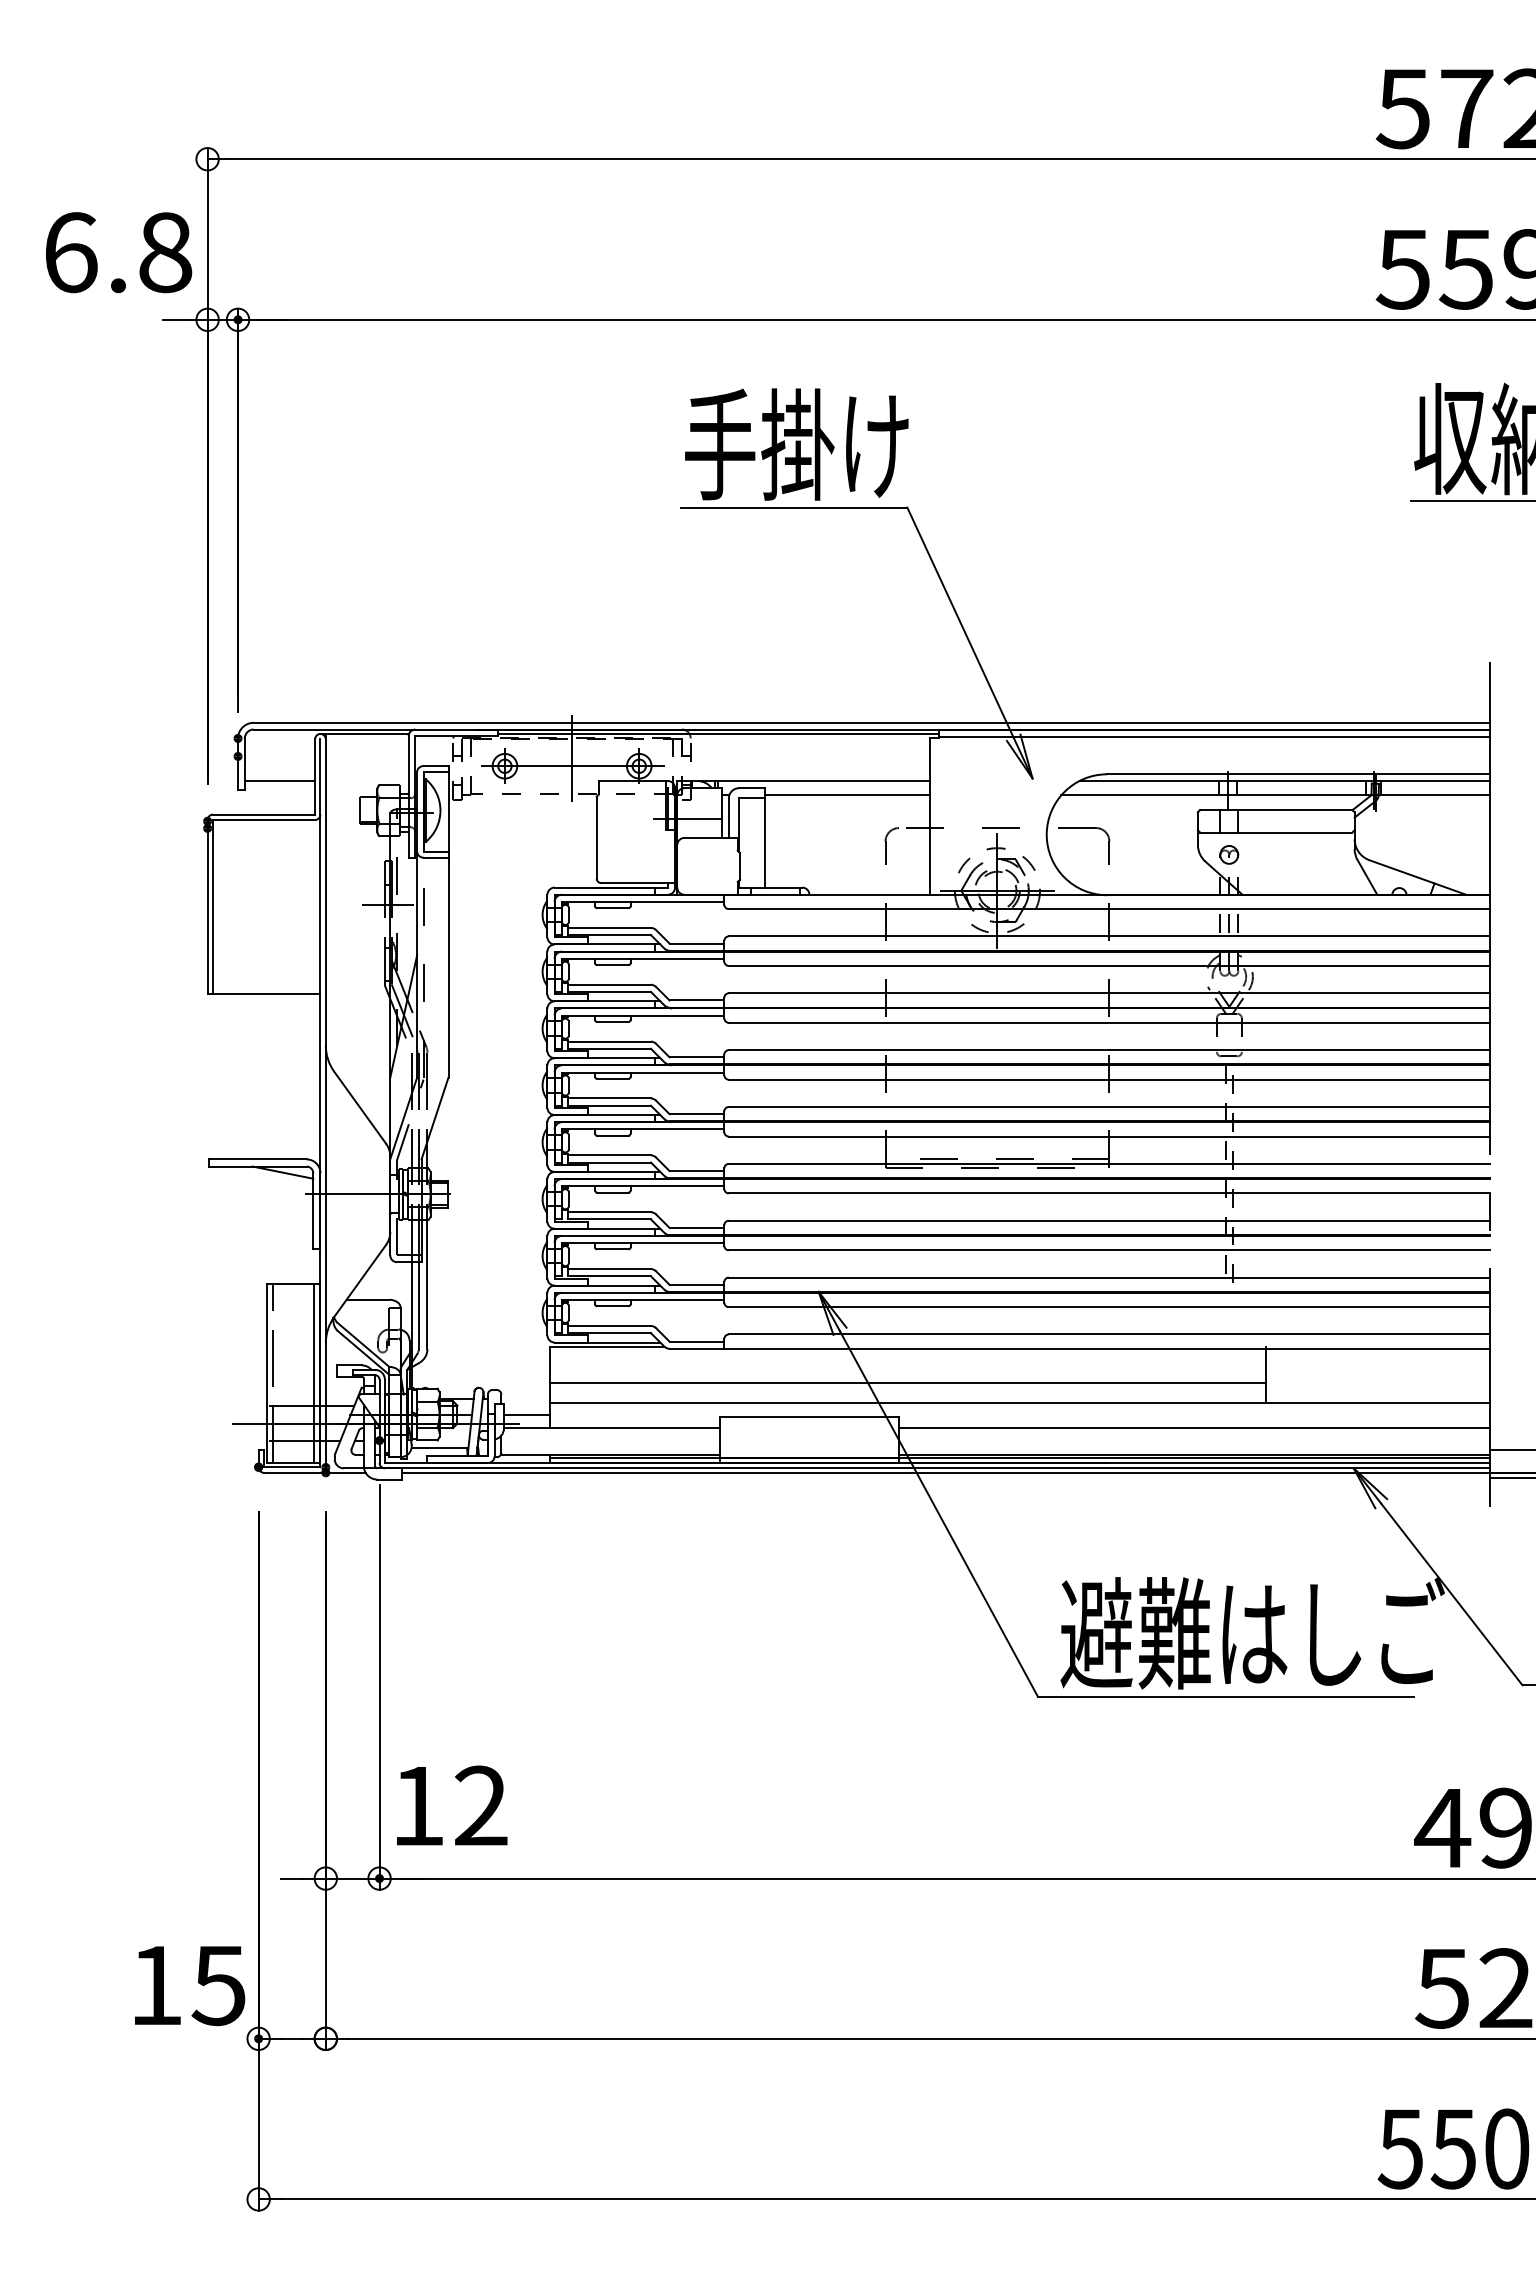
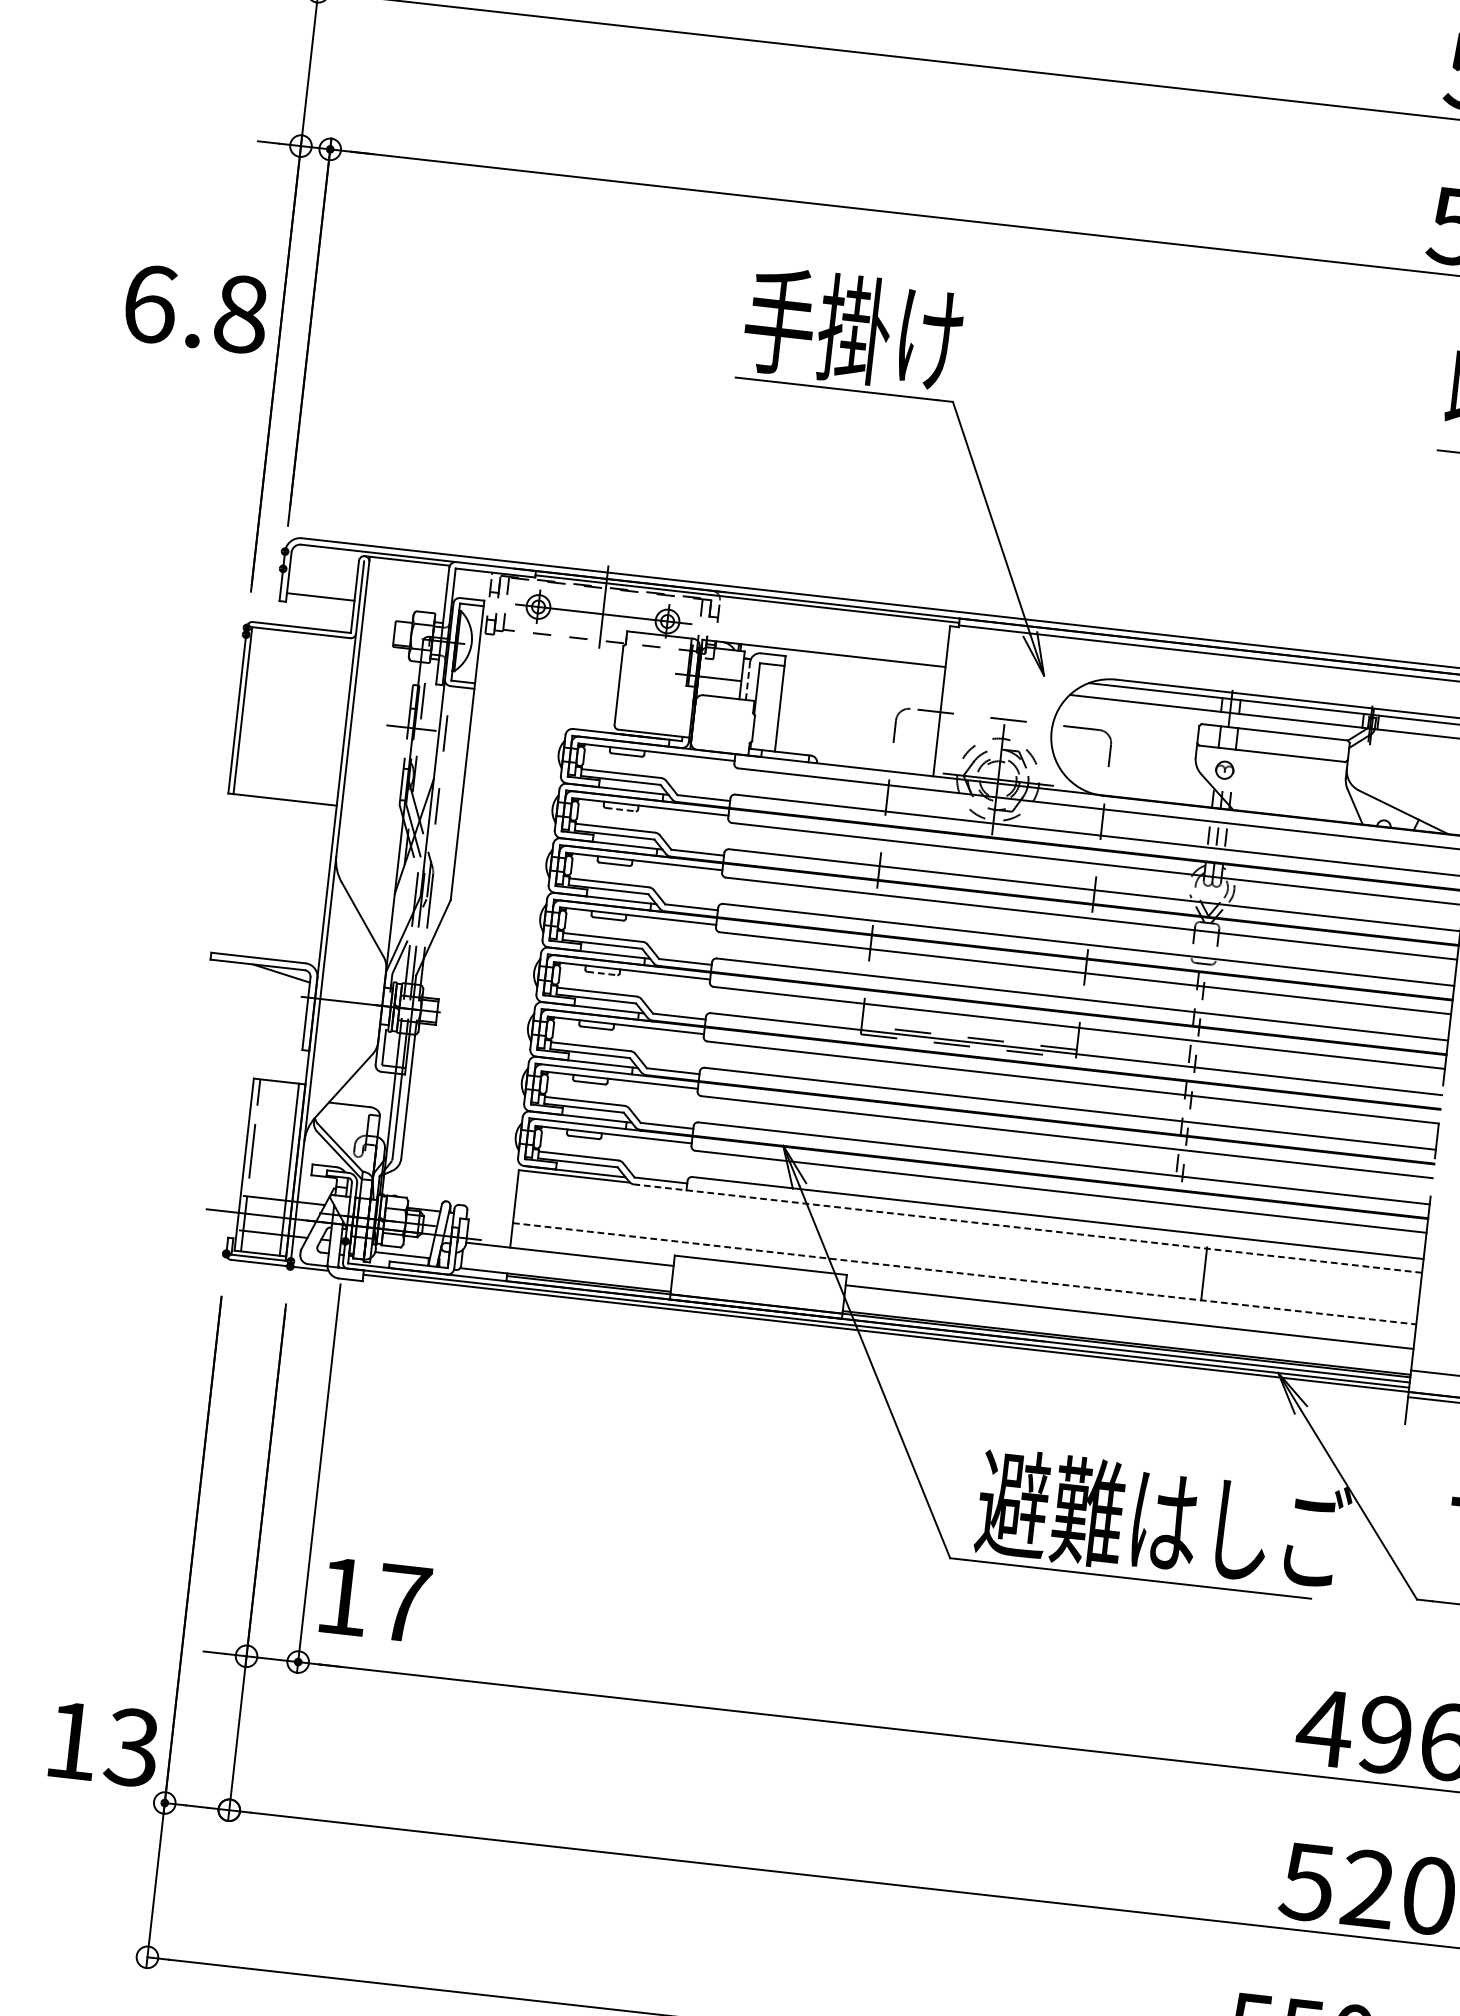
text: (119, 252) -> (196, 309), moved
line: (847, 795) -> (864, 672), removed
line: (728, 818) -> (747, 681), solid -> dashed
line: (612, 965) -> (620, 810), solid -> dashed
line: (612, 1135) -> (602, 973), solid -> dashed
line: (1079, 1348) -> (1027, 1228), solid -> dashed
line: (907, 1383) -> (858, 1243), removed
line: (1020, 1402) -> (965, 1273), solid -> dashed
line: (526, 1414) -> (489, 1232), removed
text: (481, 1805) -> (404, 1602), 12 -> 17
text: (218, 1985) -> (131, 1747), 15 -> 13

